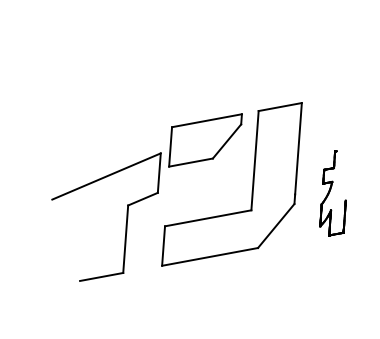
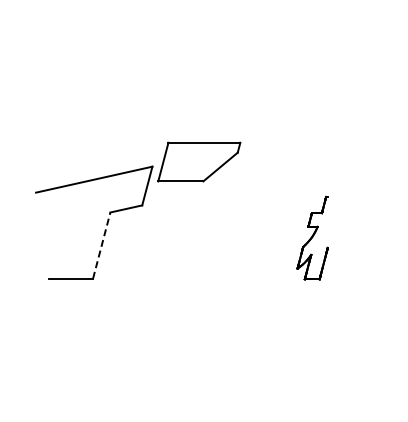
part: (252, 184) -> (237, 214), removed
line: (125, 239) -> (101, 245), solid -> dashed

